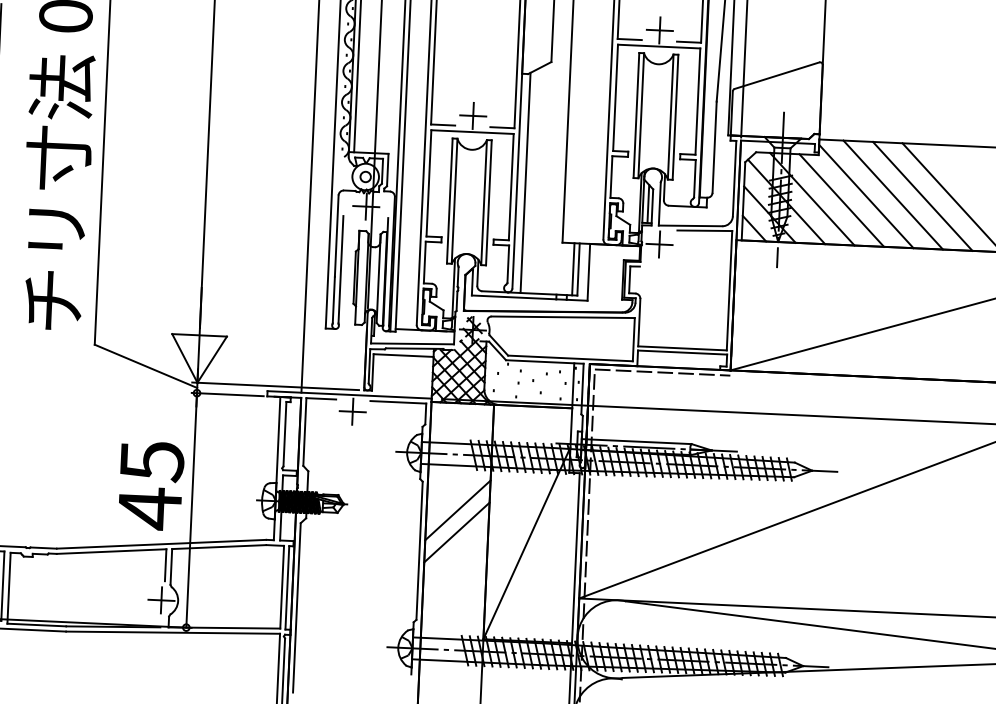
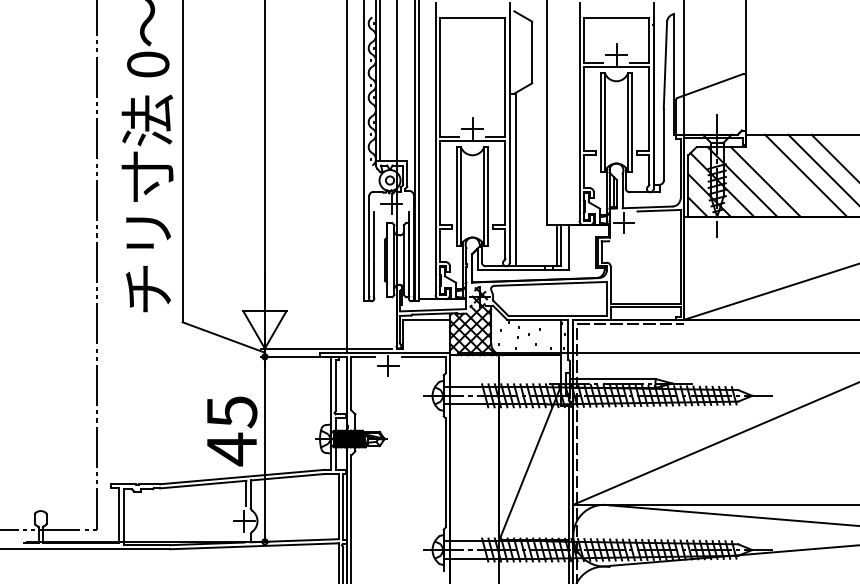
line: (866, 195) -> (785, 177), removed
line: (457, 510) -> (474, 439), removed
line: (456, 531) -> (474, 456), removed

